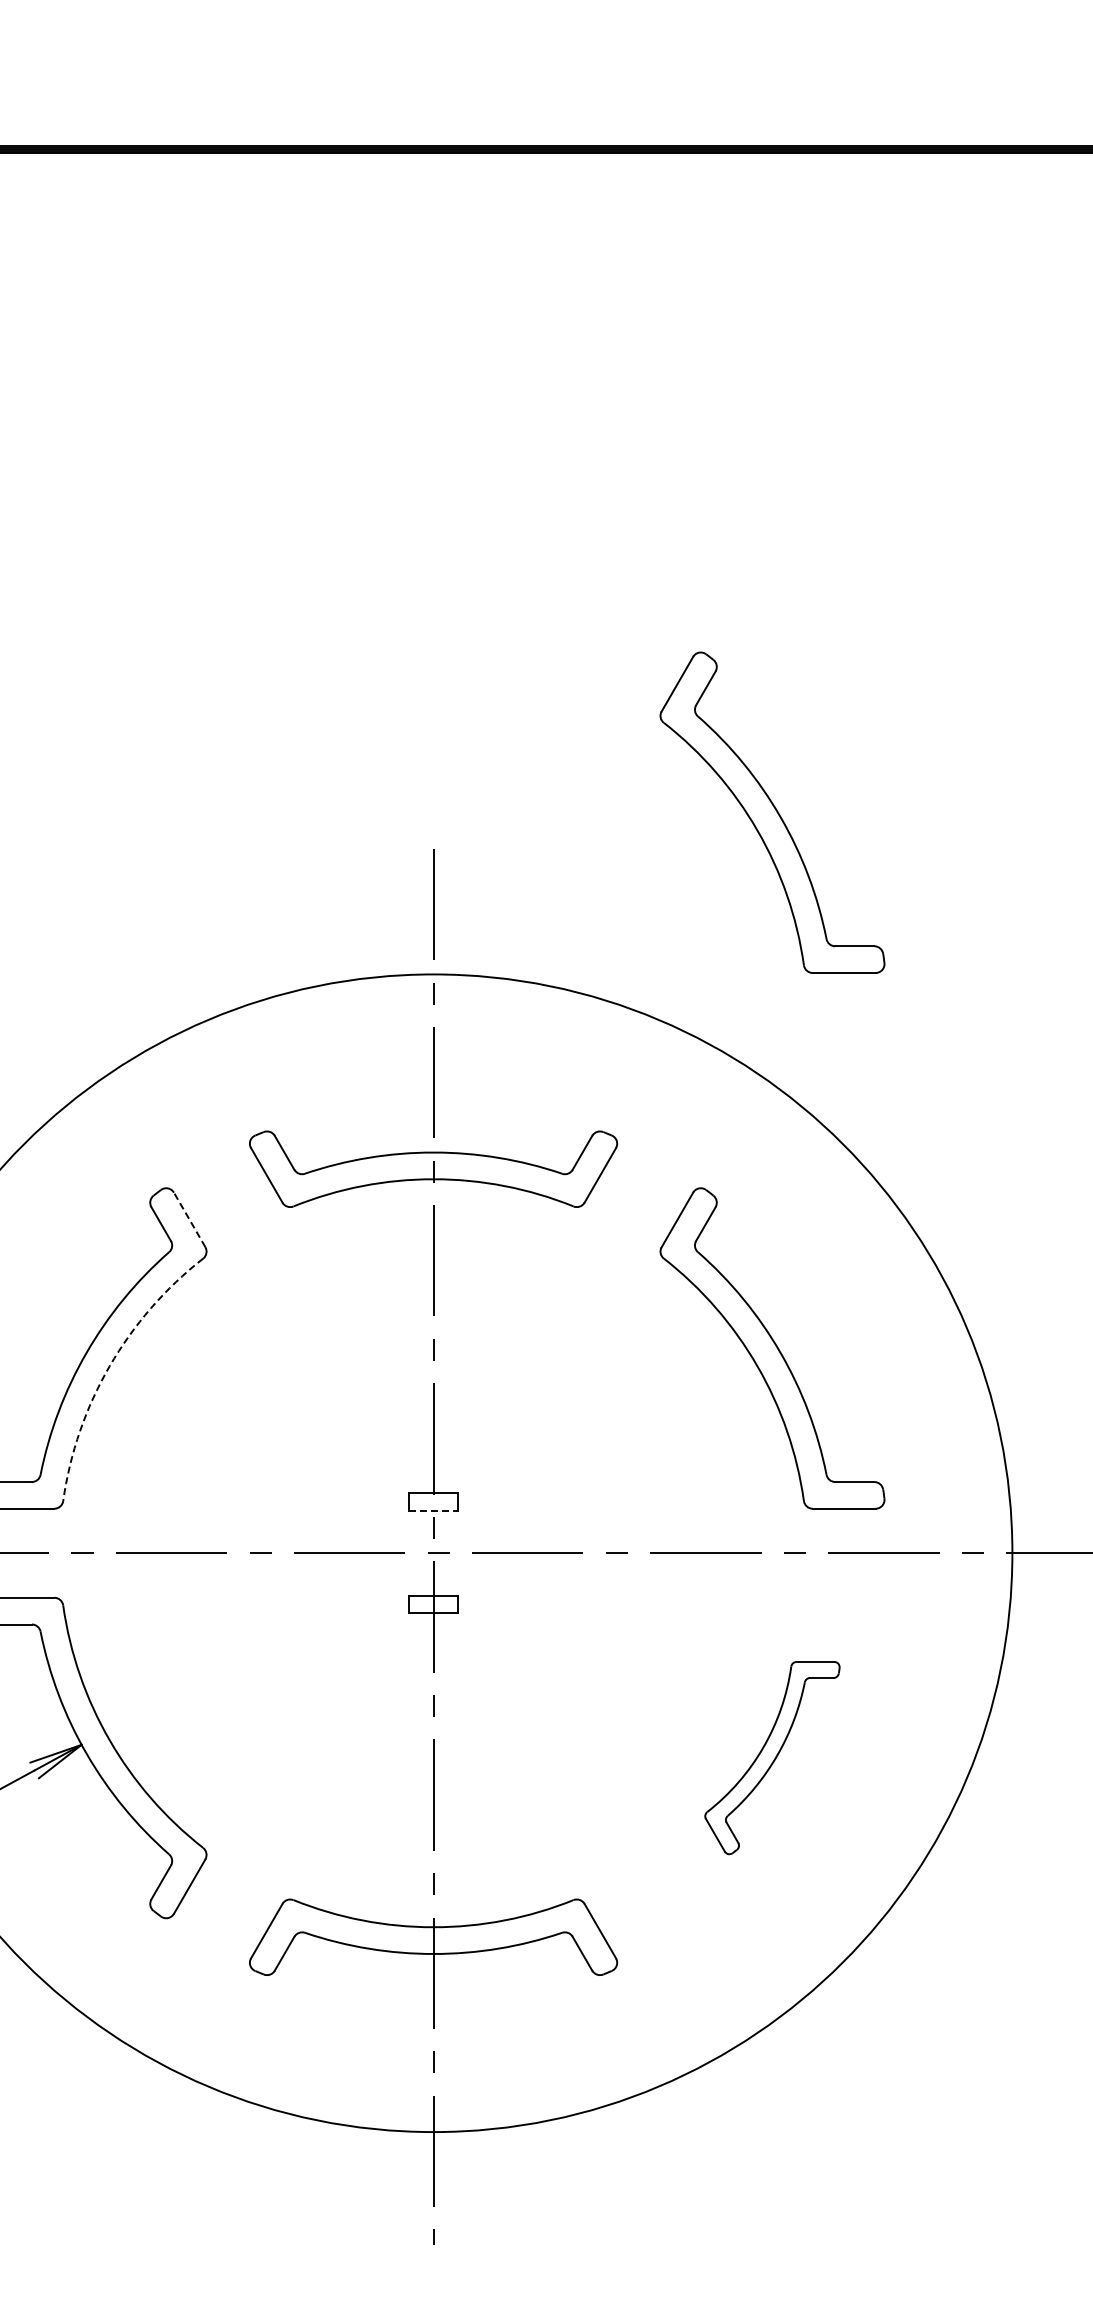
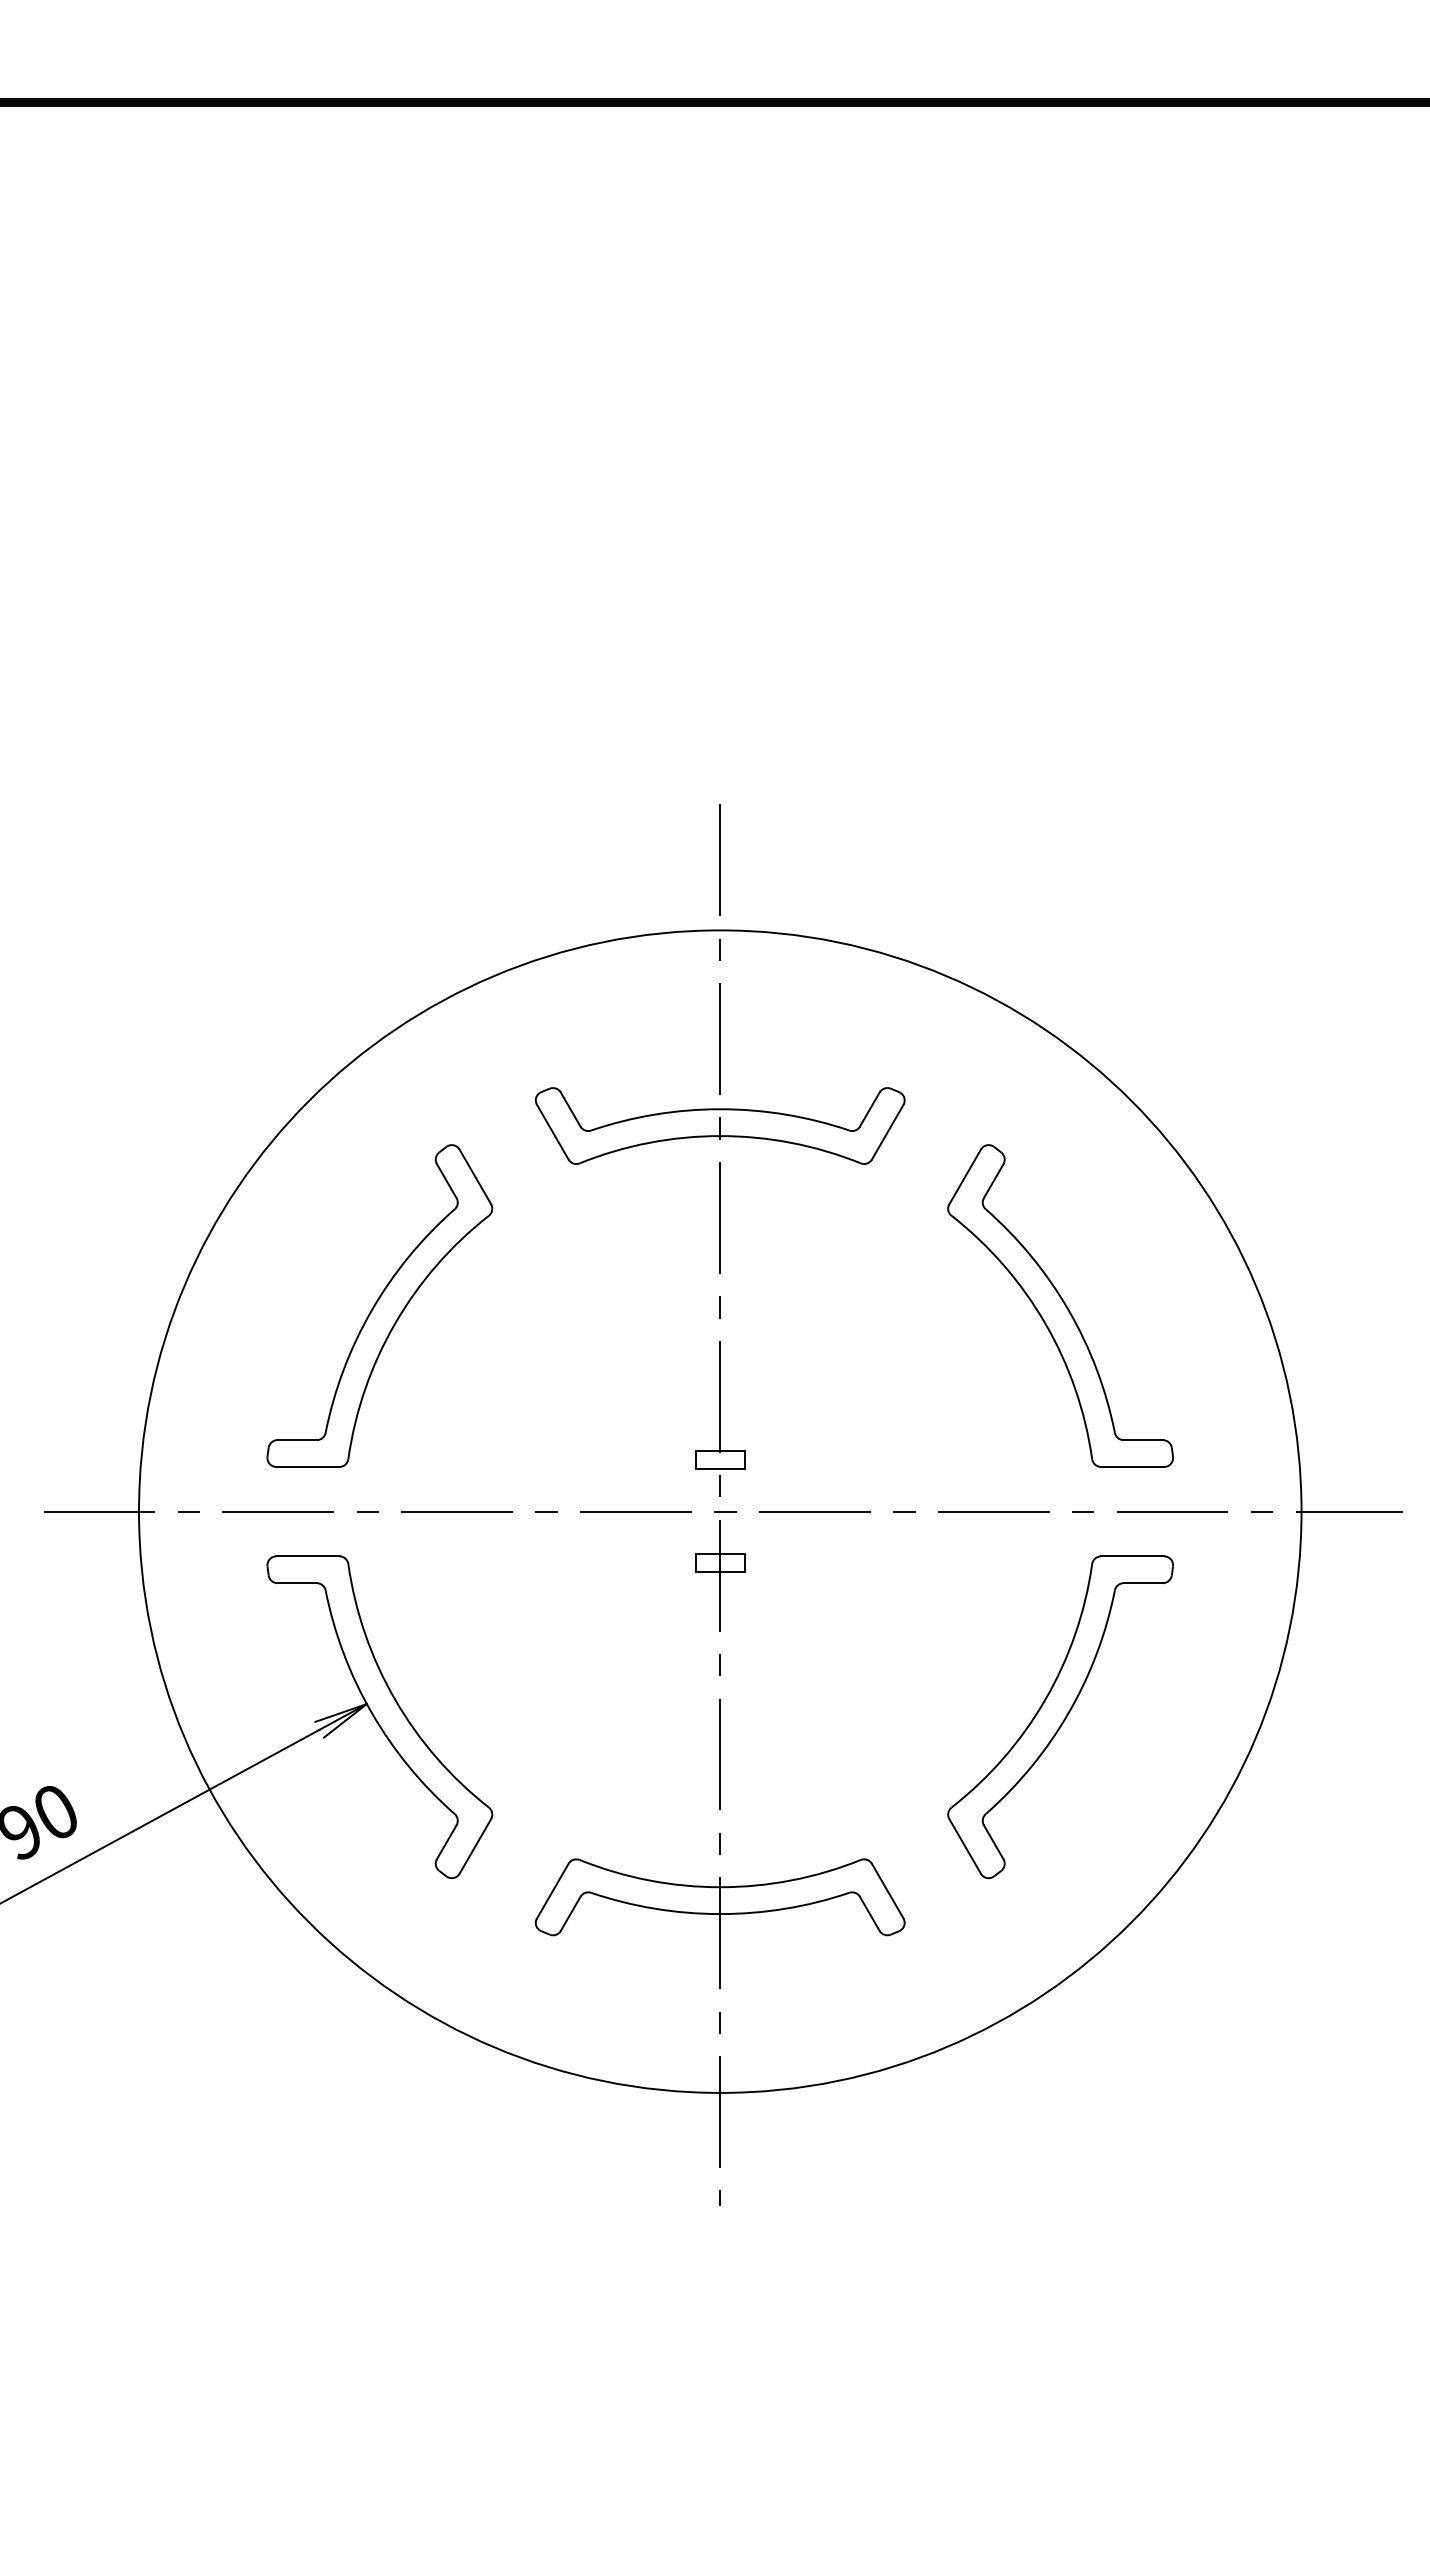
part: (772, 812) -> (1060, 767), removed
line: (189, 1219) -> (475, 1176), dashed -> solid
arc: (110, 1365) -> (395, 1323), dashed -> solid
line: (433, 1511) -> (720, 1469), dashed -> solid
part: (772, 1758) -> (1060, 1717), size x1.67

